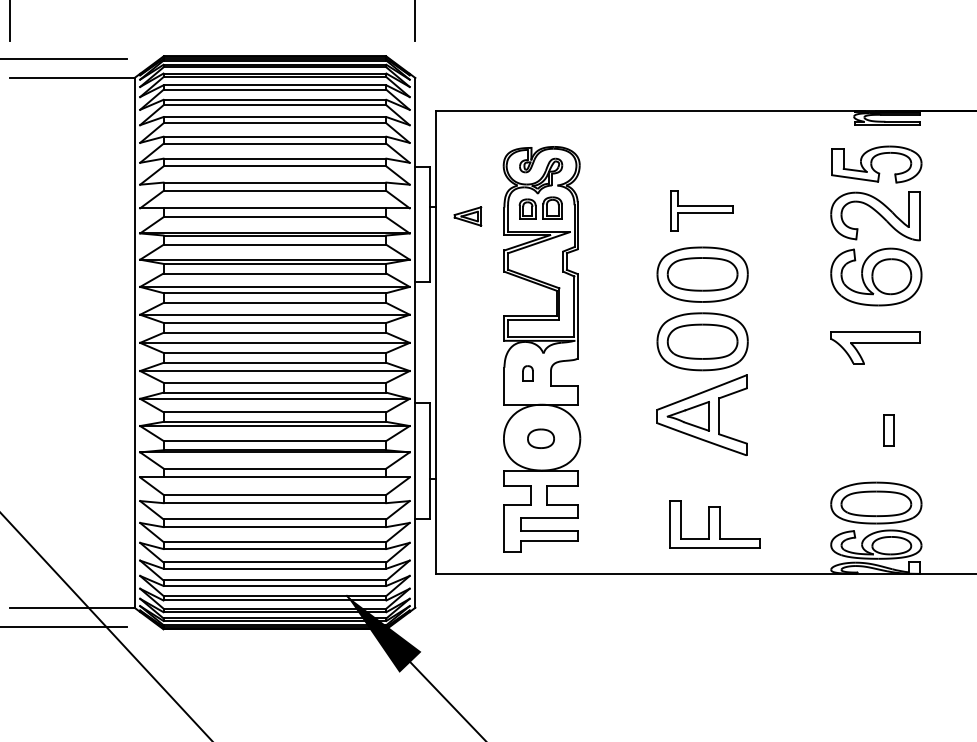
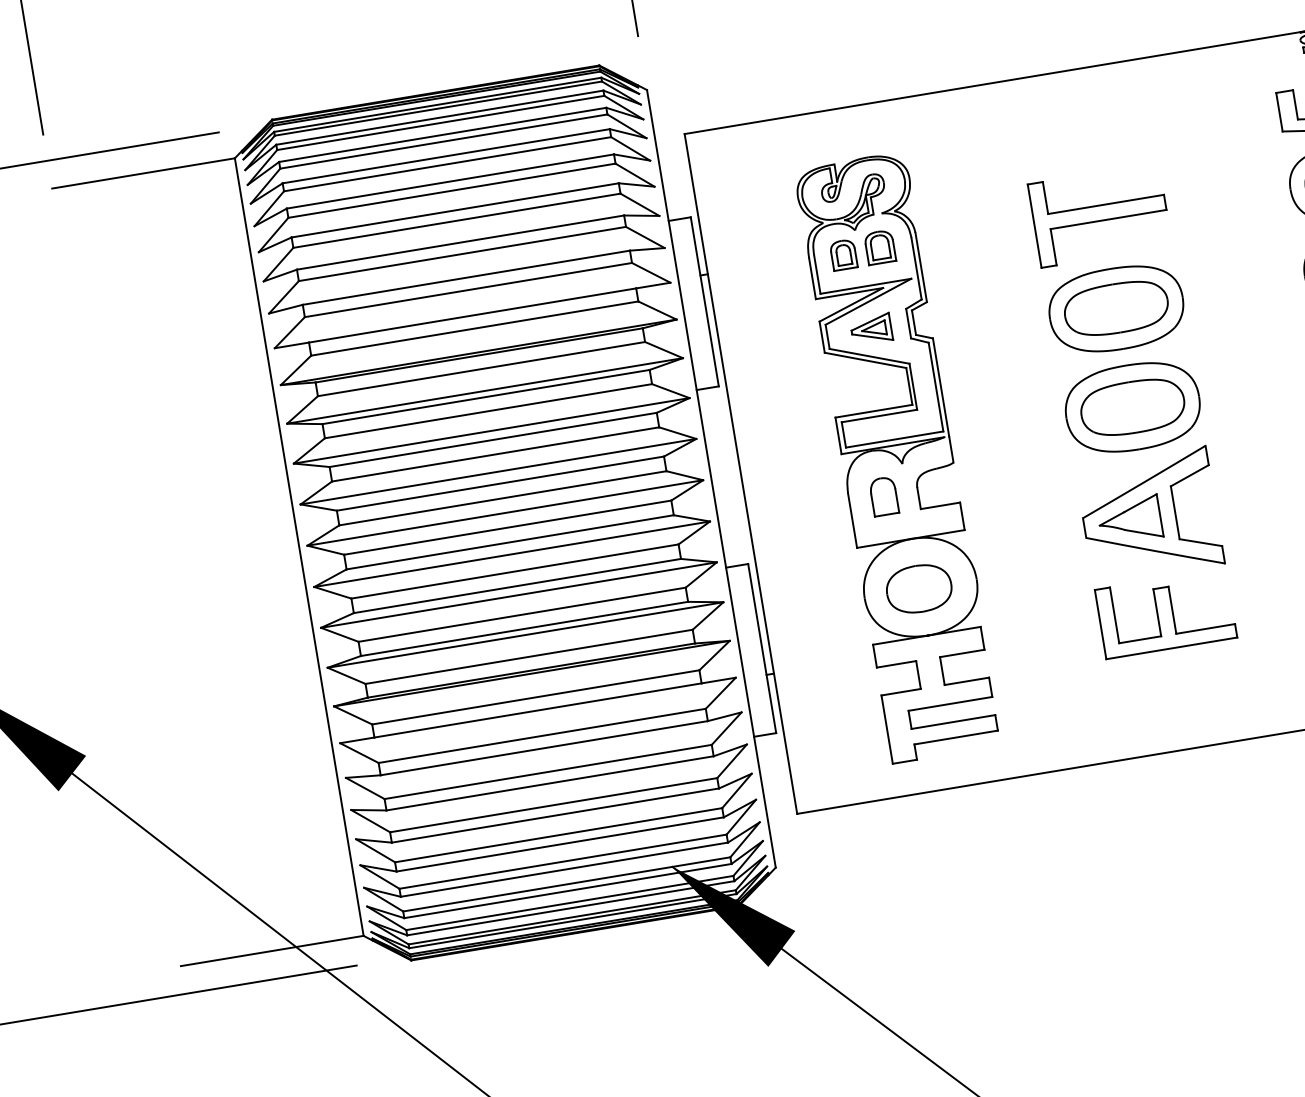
part: (701, 210) -> (1099, 215), size x1.43
part: (467, 216) -> (870, 329), moved
part: (527, 373) -> (883, 496), size x1.67
part: (540, 438) -> (918, 588), size x1.67
part: (714, 524) -> (1165, 614), moved

